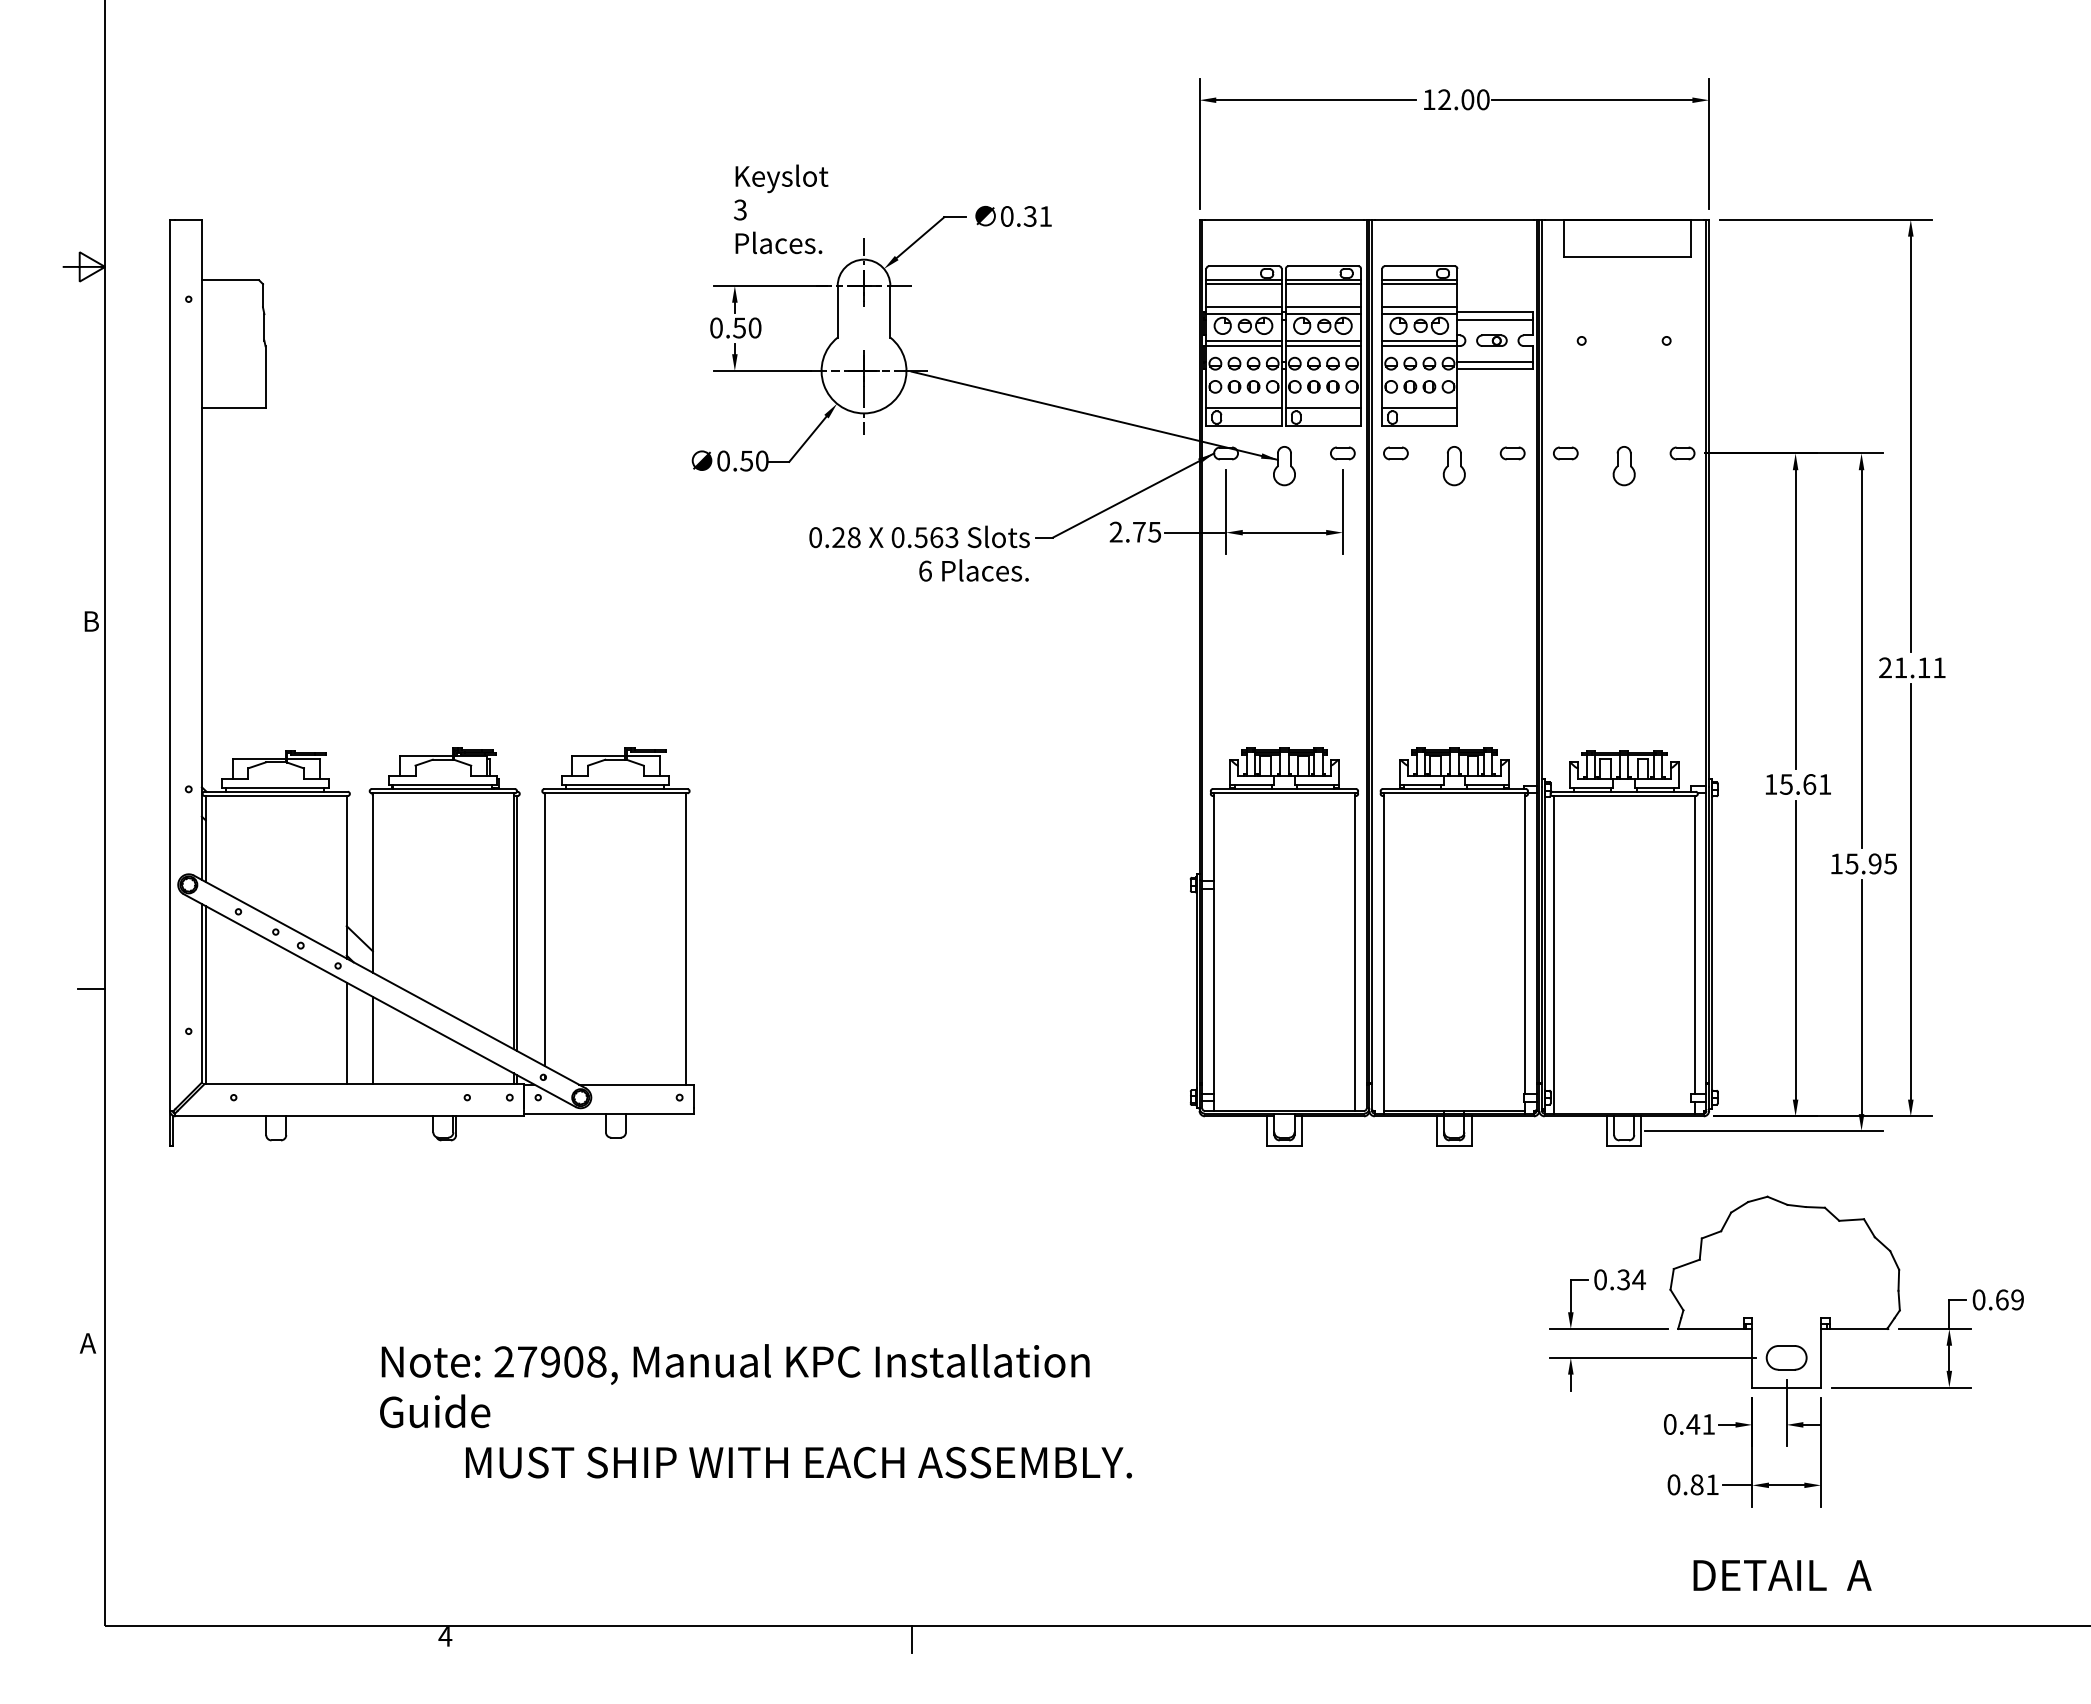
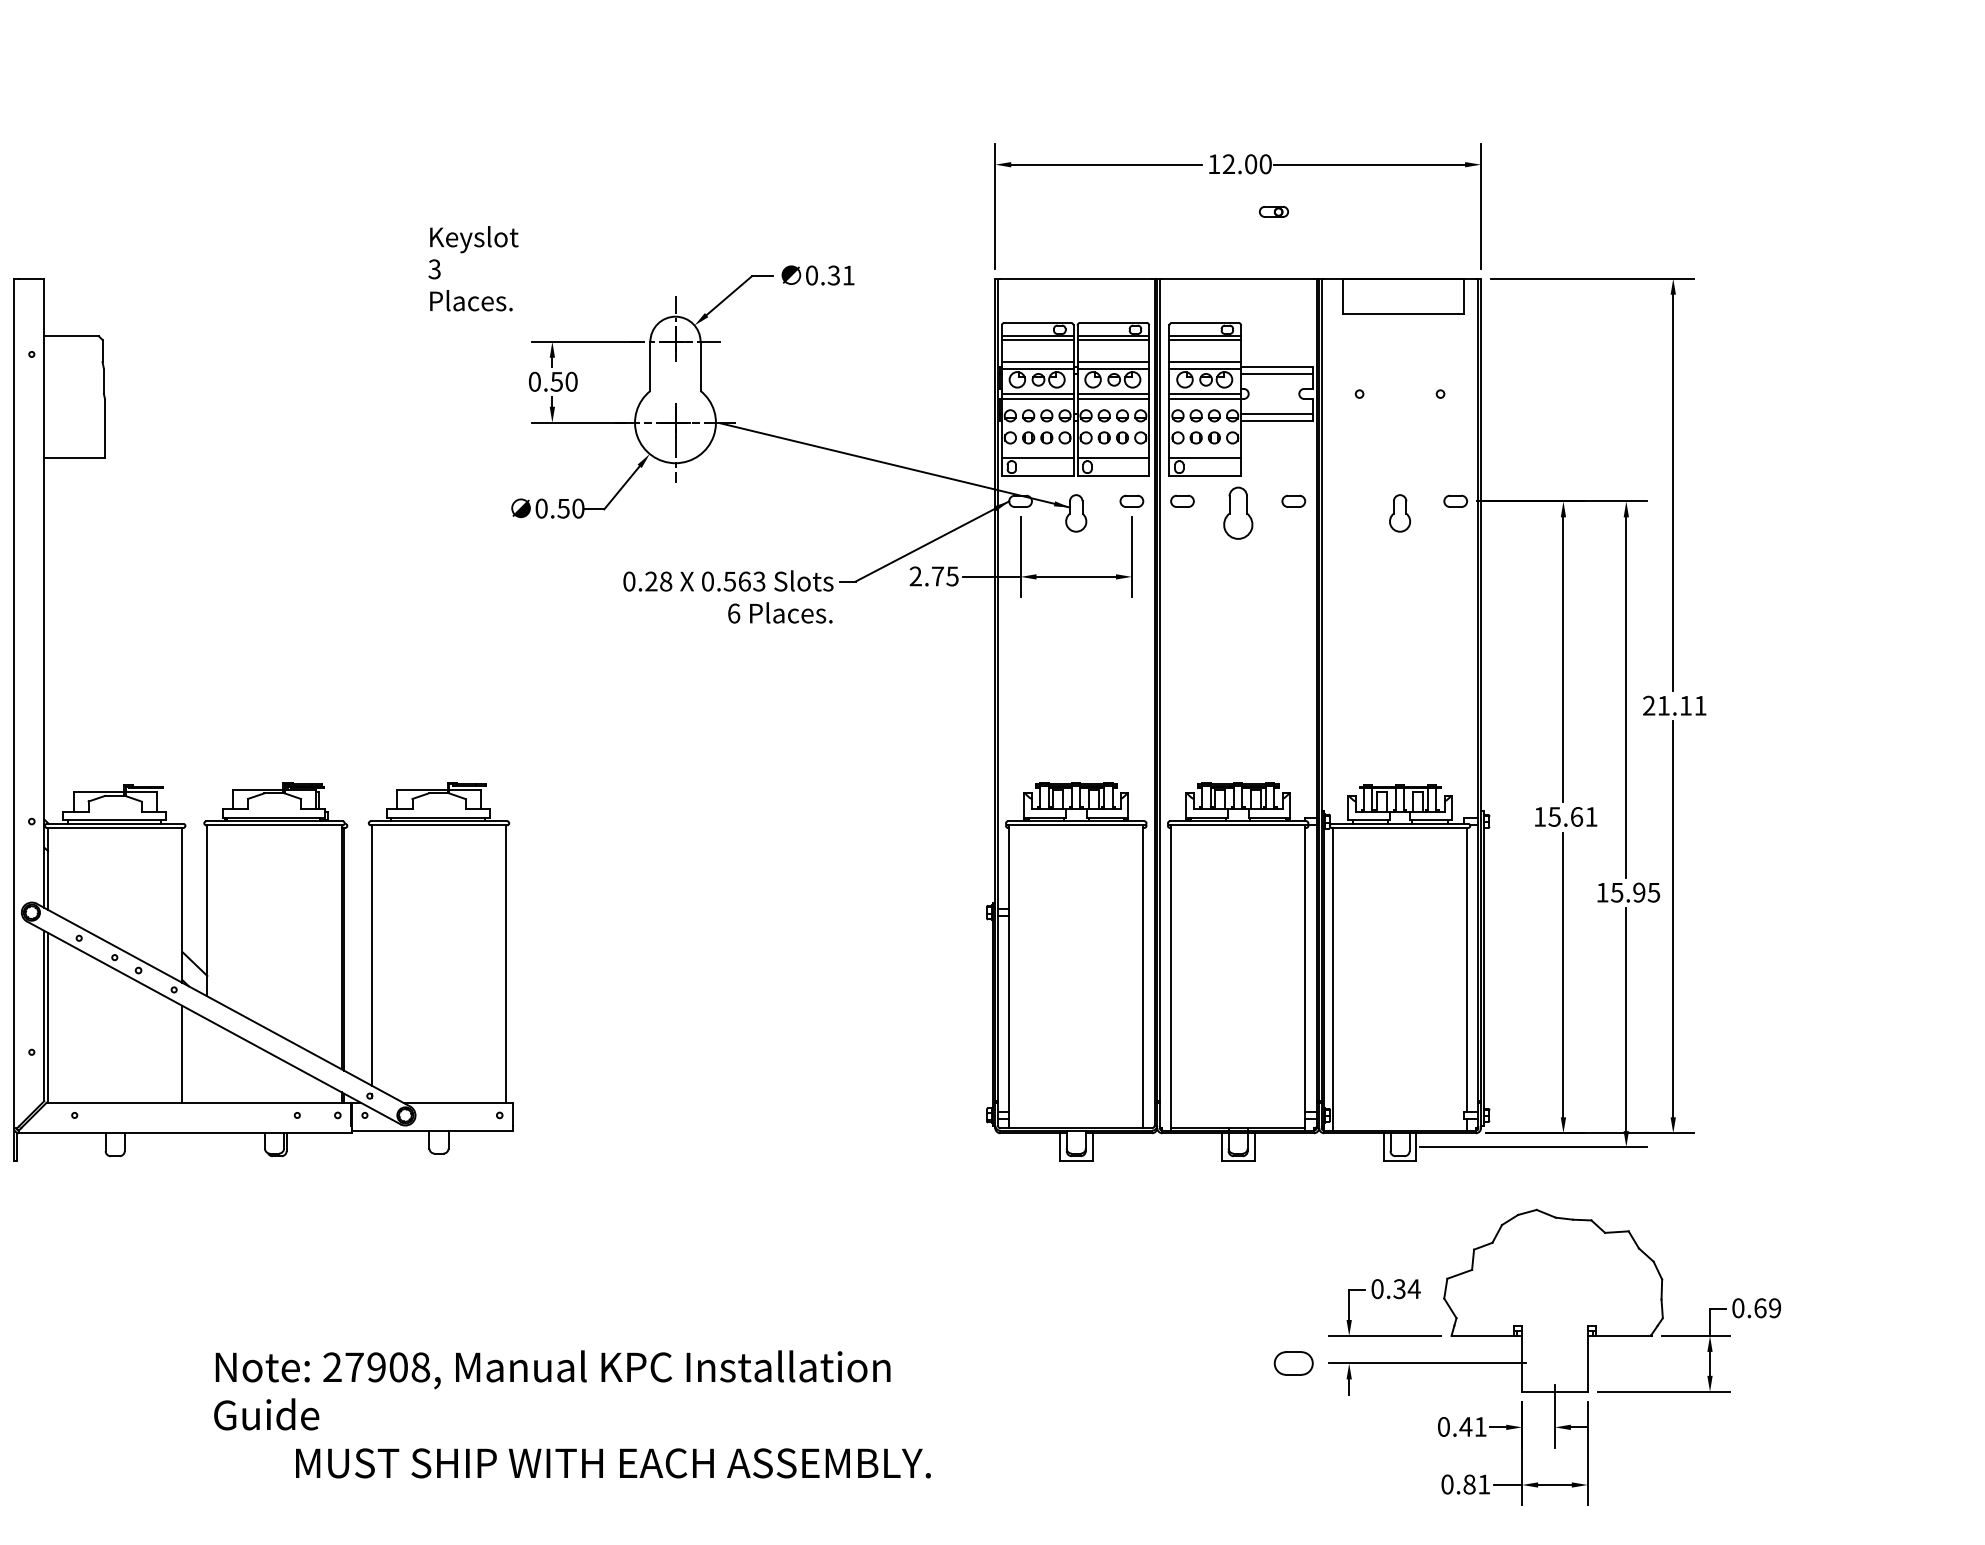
text: (781, 209) -> (473, 268), moved
part: (1491, 340) -> (1273, 211), moved
part: (1565, 453) -> (1344, 501), removed
part: (1453, 466) -> (1237, 513), size x1.4
line: (372, 1040) -> (206, 1060), removed
part: (1786, 1357) -> (1293, 1363), moved

